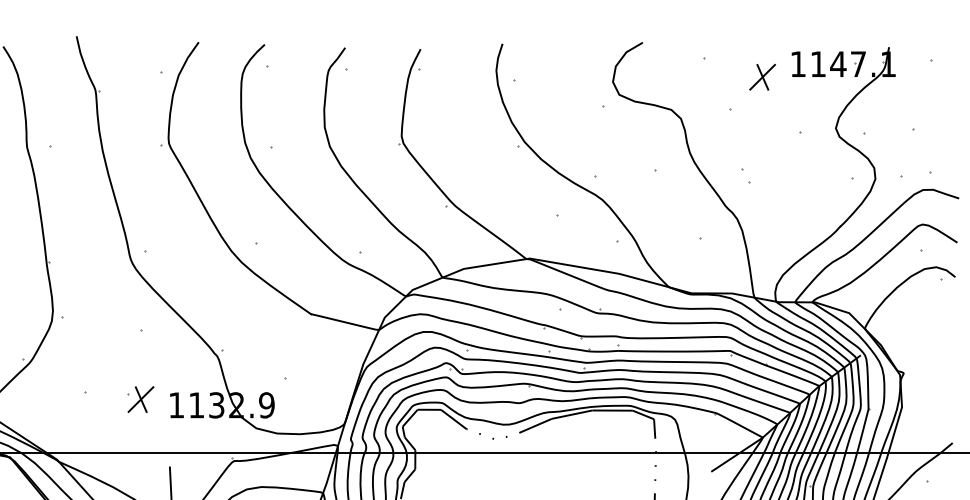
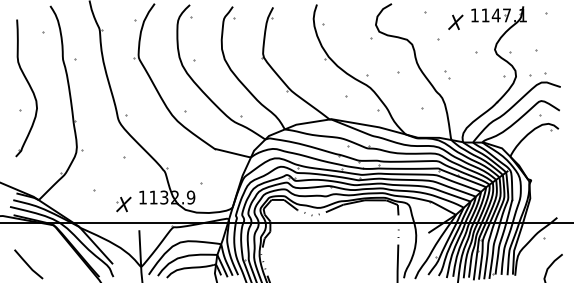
part: (140, 399) -> (123, 204), moved

